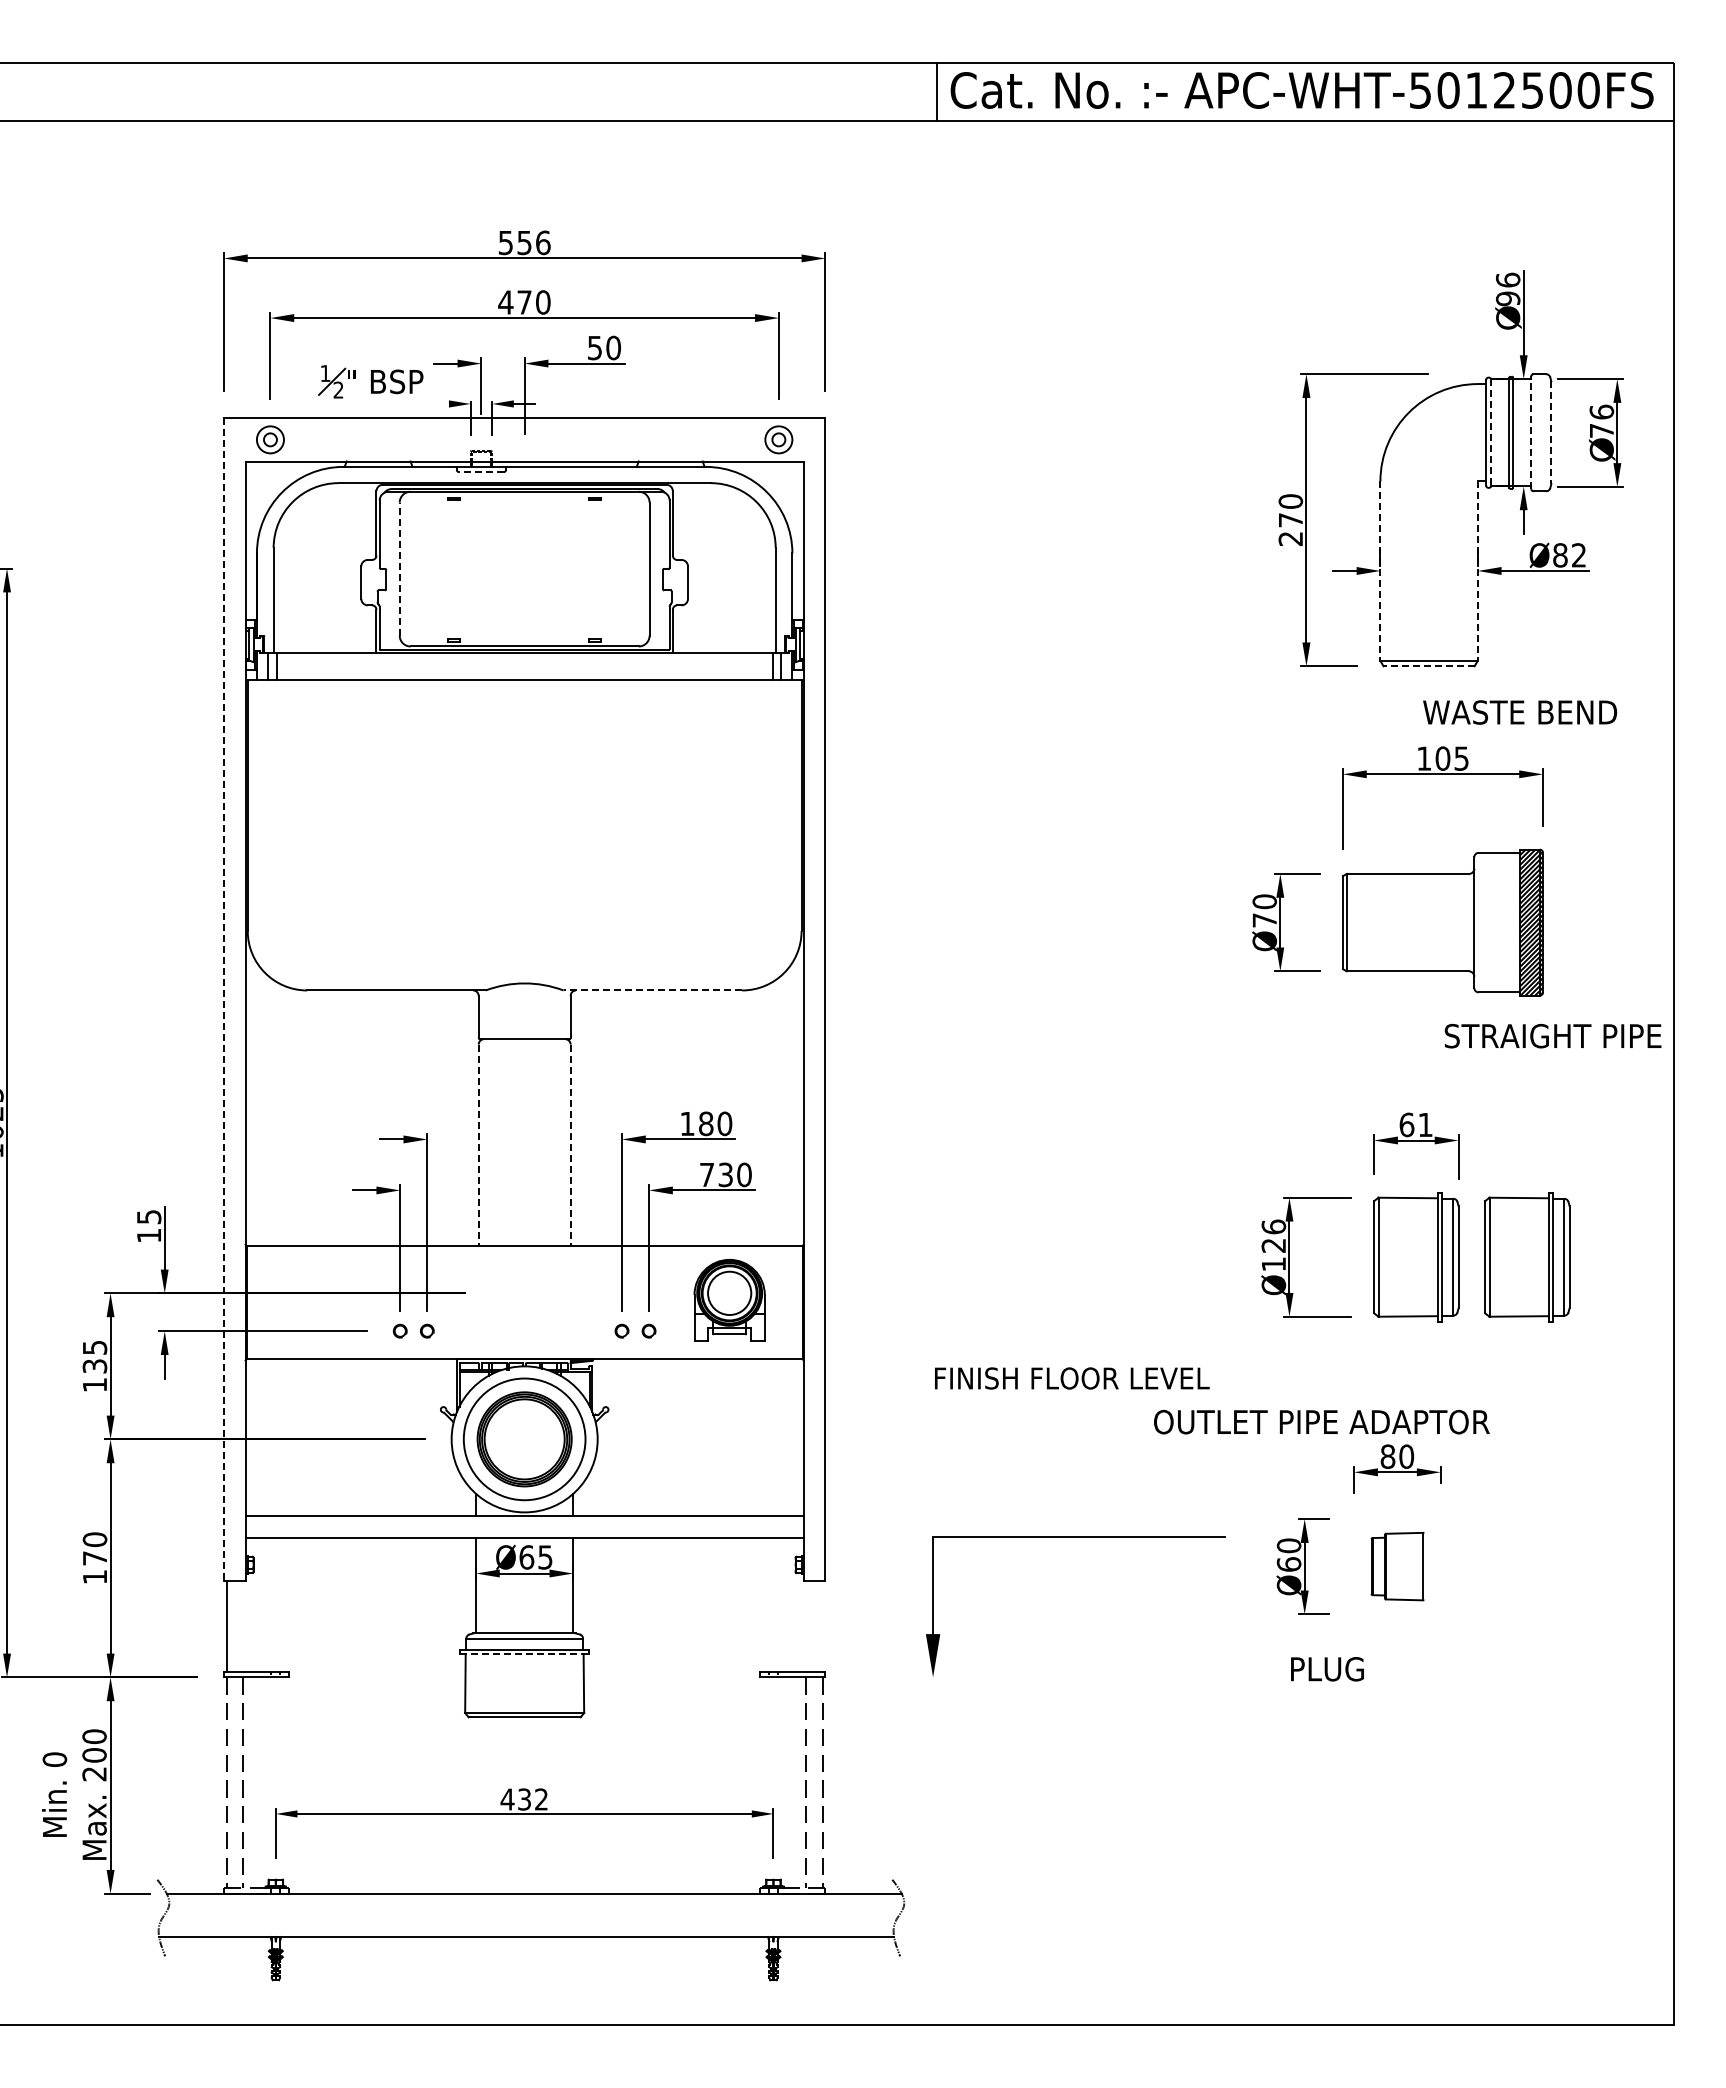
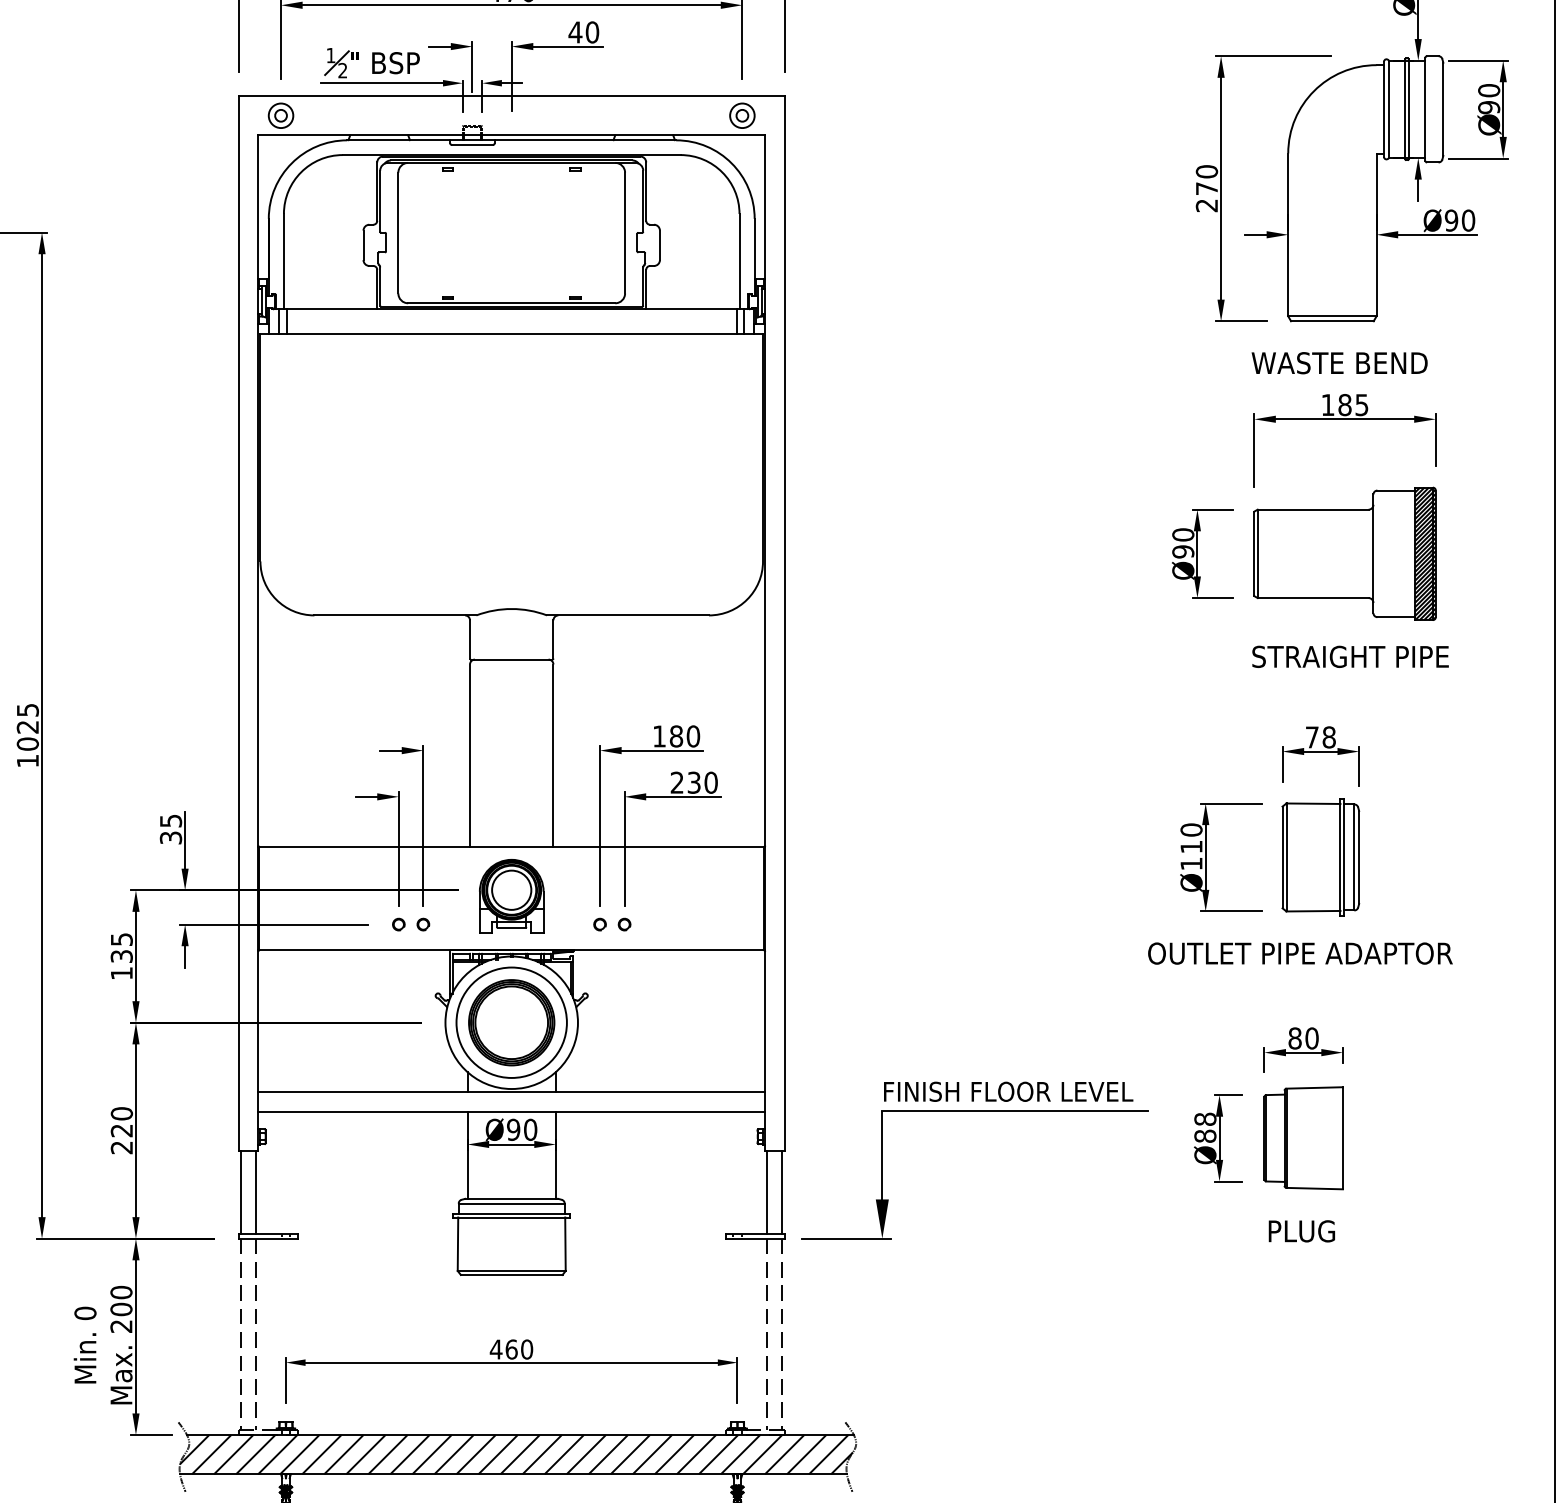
text: (594, 348) -> (575, 32), 50 -> 40
line: (381, 403) -> (381, 82), added
text: (1601, 421) -> (1488, 99), 76 -> 90
line: (1491, 432) -> (1389, 109), dashed -> solid
line: (1531, 432) -> (1425, 109), dashed -> solid
line: (1551, 433) -> (1443, 110), dashed -> solid
line: (480, 472) -> (471, 145), dashed -> solid
text: (1569, 555) -> (1459, 220), Ø82 -> Ø90
line: (399, 569) -> (398, 233), dashed -> solid
line: (1380, 571) -> (1288, 235), dashed -> solid
line: (1477, 571) -> (1376, 235), dashed -> solid
line: (1429, 666) -> (1332, 321), dashed -> solid
text: (1520, 712) -> (1340, 363), moved
text: (1442, 758) -> (1344, 404), 105 -> 185
text: (1264, 920) -> (1183, 551), Ø70 -> Ø90
line: (652, 990) -> (627, 615), dashed -> solid
line: (223, 1000) -> (238, 624), dashed -> solid
text: (1552, 1035) -> (1350, 656), moved
text: (1415, 1124) -> (1320, 737), 61 -> 78
line: (478, 1145) -> (469, 756), dashed -> solid
line: (570, 1145) -> (553, 756), dashed -> solid
text: (706, 1174) -> (676, 782), 730 -> 230
text: (148, 1235) -> (170, 837), 15 -> 35
text: (1273, 1235) -> (1191, 837), Ø126 -> Ø110
part: (1527, 1257) -> (1421, 857), removed
part: (729, 1300) -> (511, 896), moved
text: (1072, 1378) -> (1008, 1091), moved
text: (1321, 1421) -> (1300, 952), moved
text: (1288, 1554) -> (1204, 1127), Ø60 -> Ø88
text: (535, 1557) -> (521, 1129), Ø65 -> Ø90
part: (1397, 1566) -> (1303, 1138), size x1.67
text: (94, 1567) -> (121, 1139), 170 -> 220
line: (242, 1626) -> (255, 1192), added
line: (806, 1626) -> (767, 1192), added
line: (822, 1626) -> (781, 1192), added
line: (525, 1654) -> (512, 1217), dashed -> solid
text: (1327, 1669) -> (1301, 1231), moved
line: (893, 1677) -> (846, 1238), added
text: (533, 1799) -> (519, 1349), 432 -> 460
hatch: (529, 1914) -> (516, 1453), added

